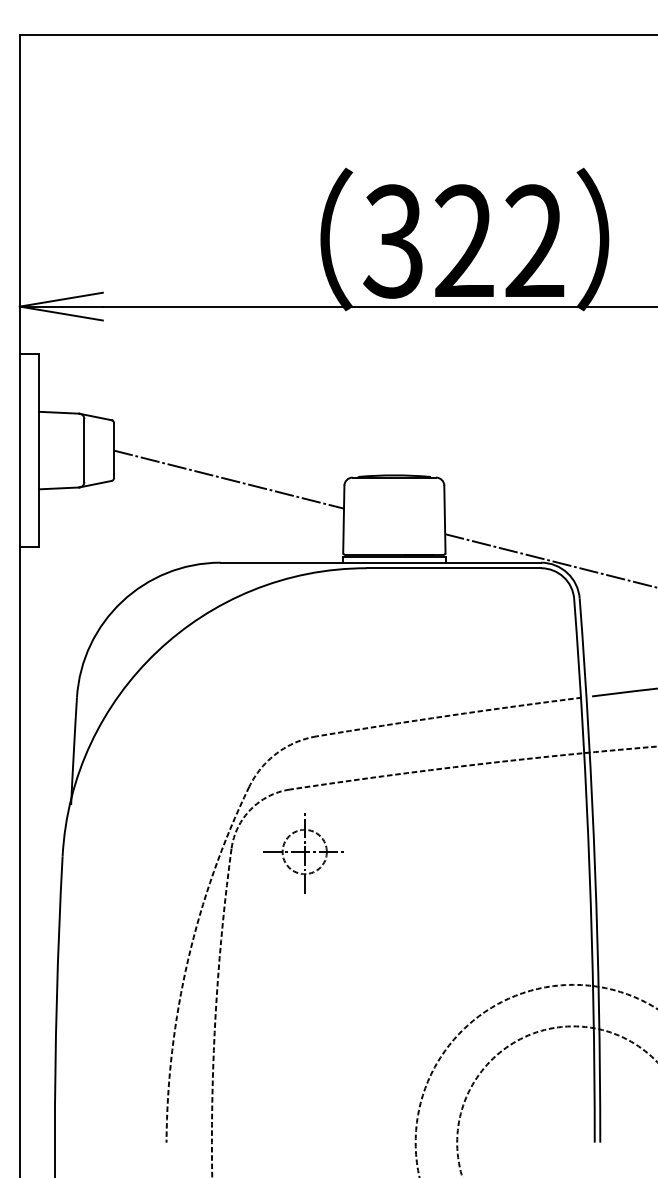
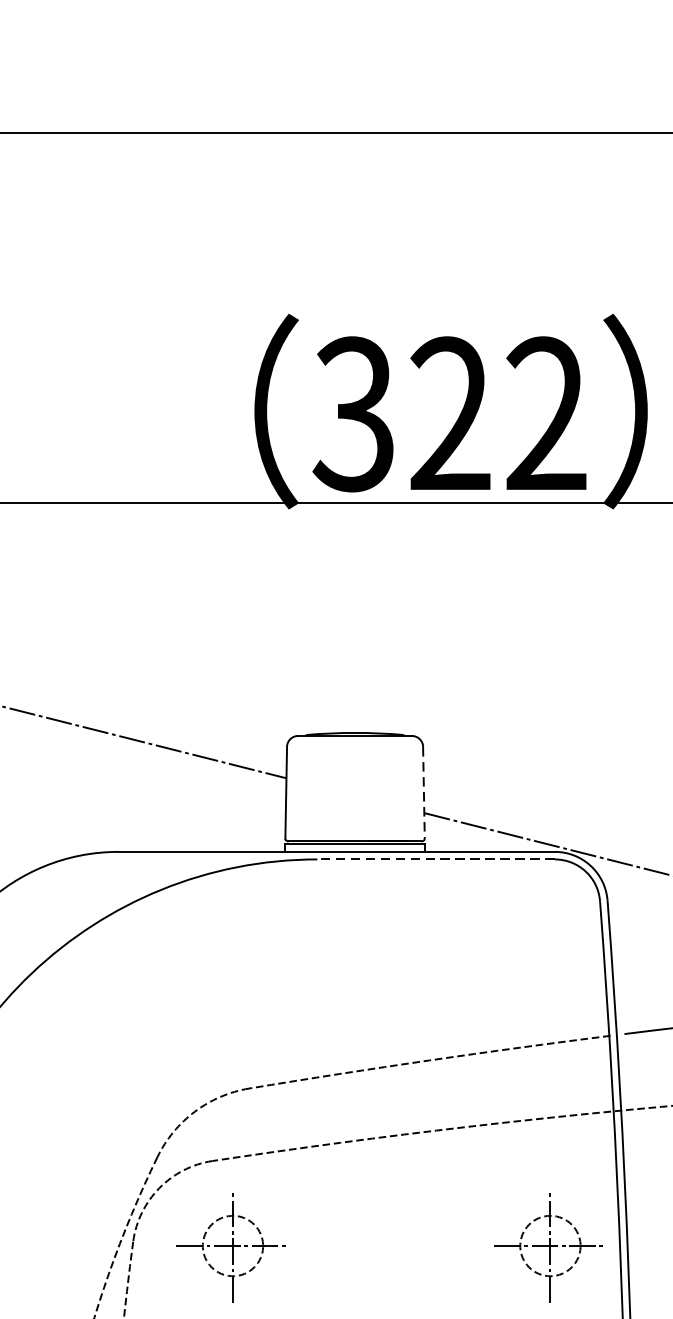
line: (444, 519) -> (423, 793), solid -> dashed
line: (453, 568) -> (435, 859), solid -> dashed
part: (536, 853) -> (548, 1248), added

